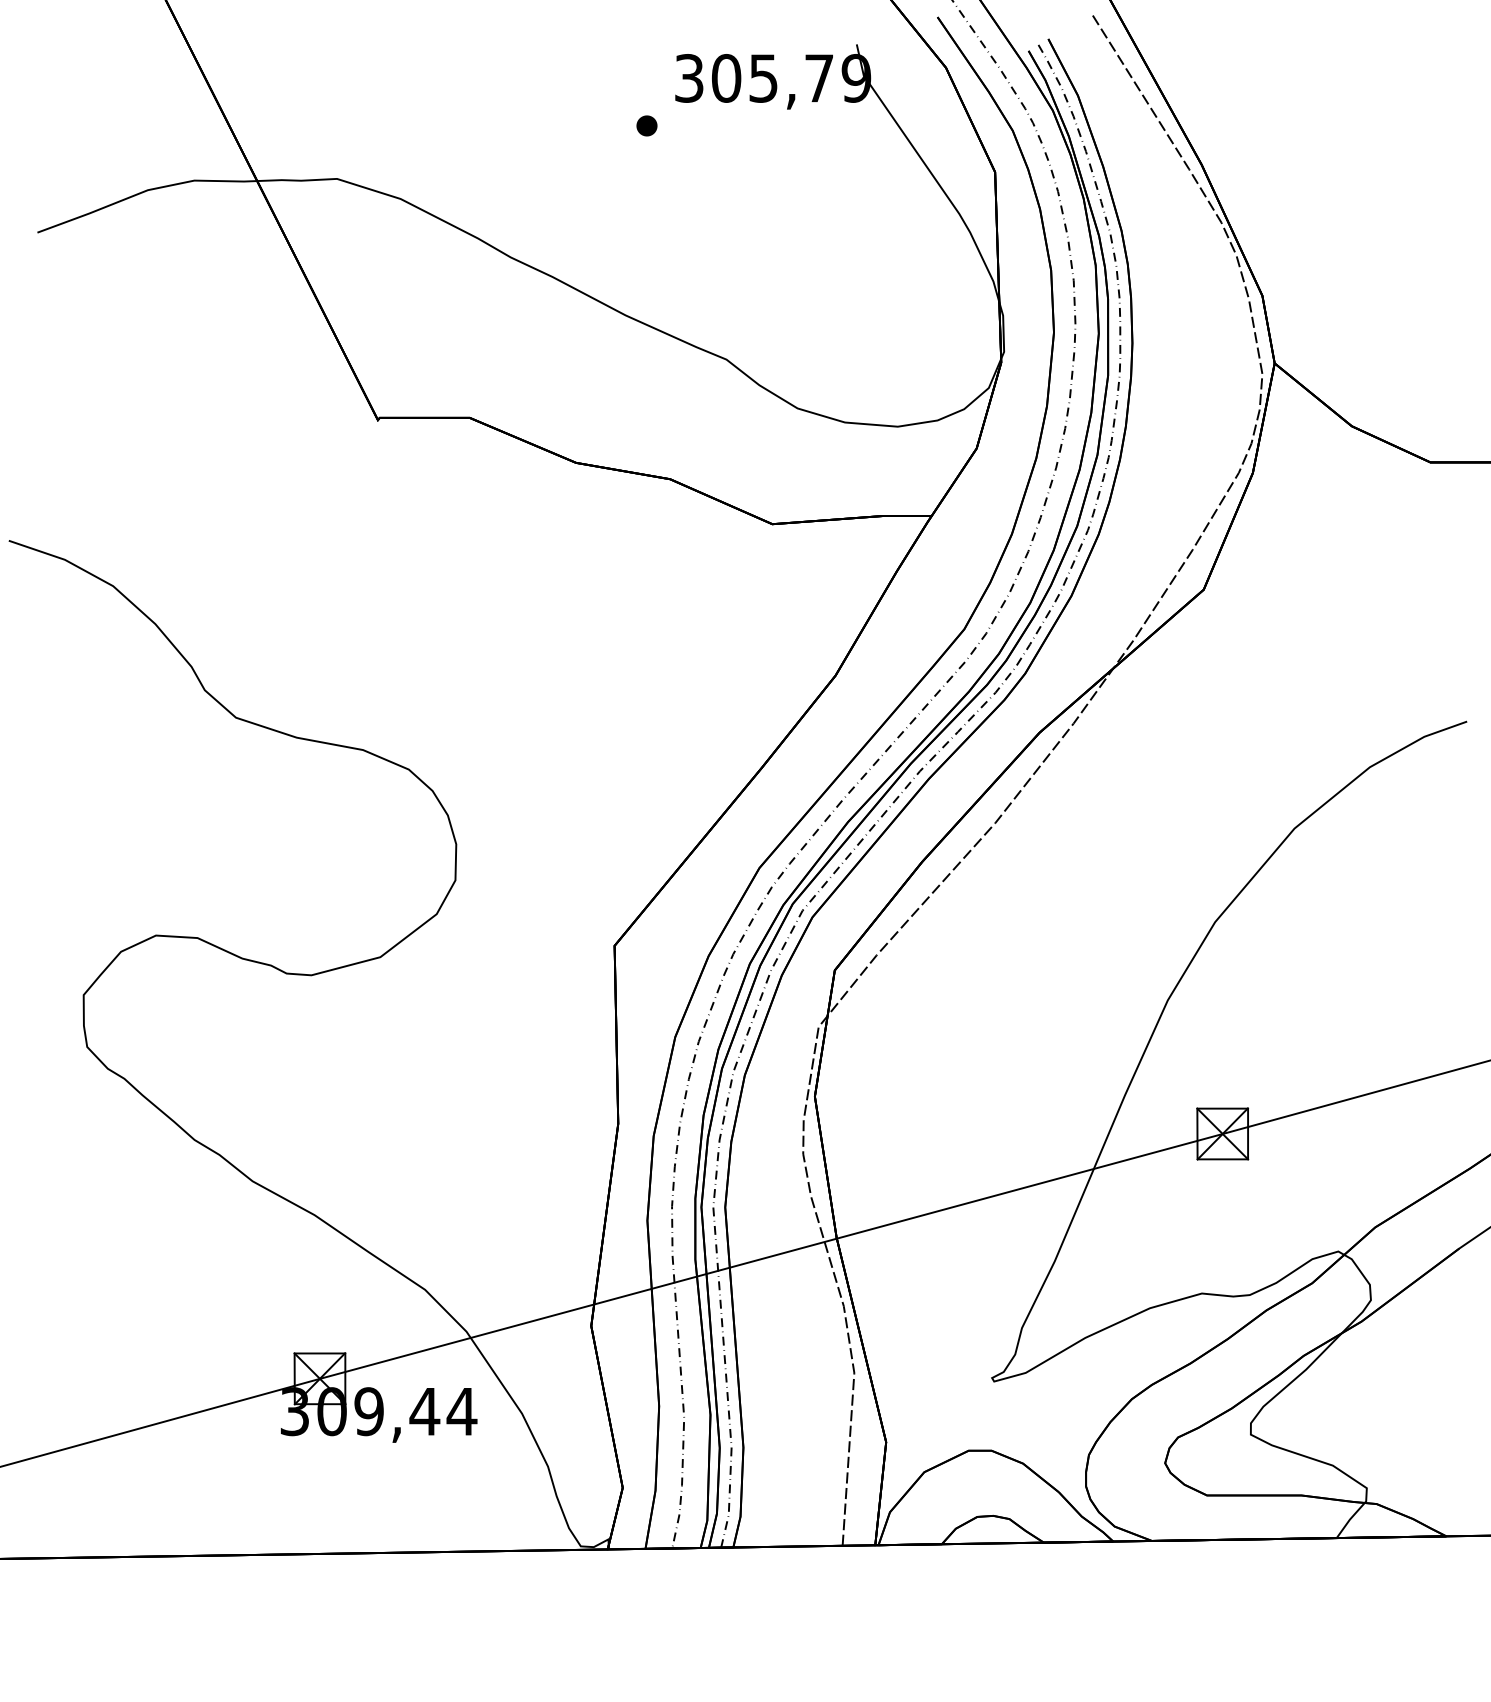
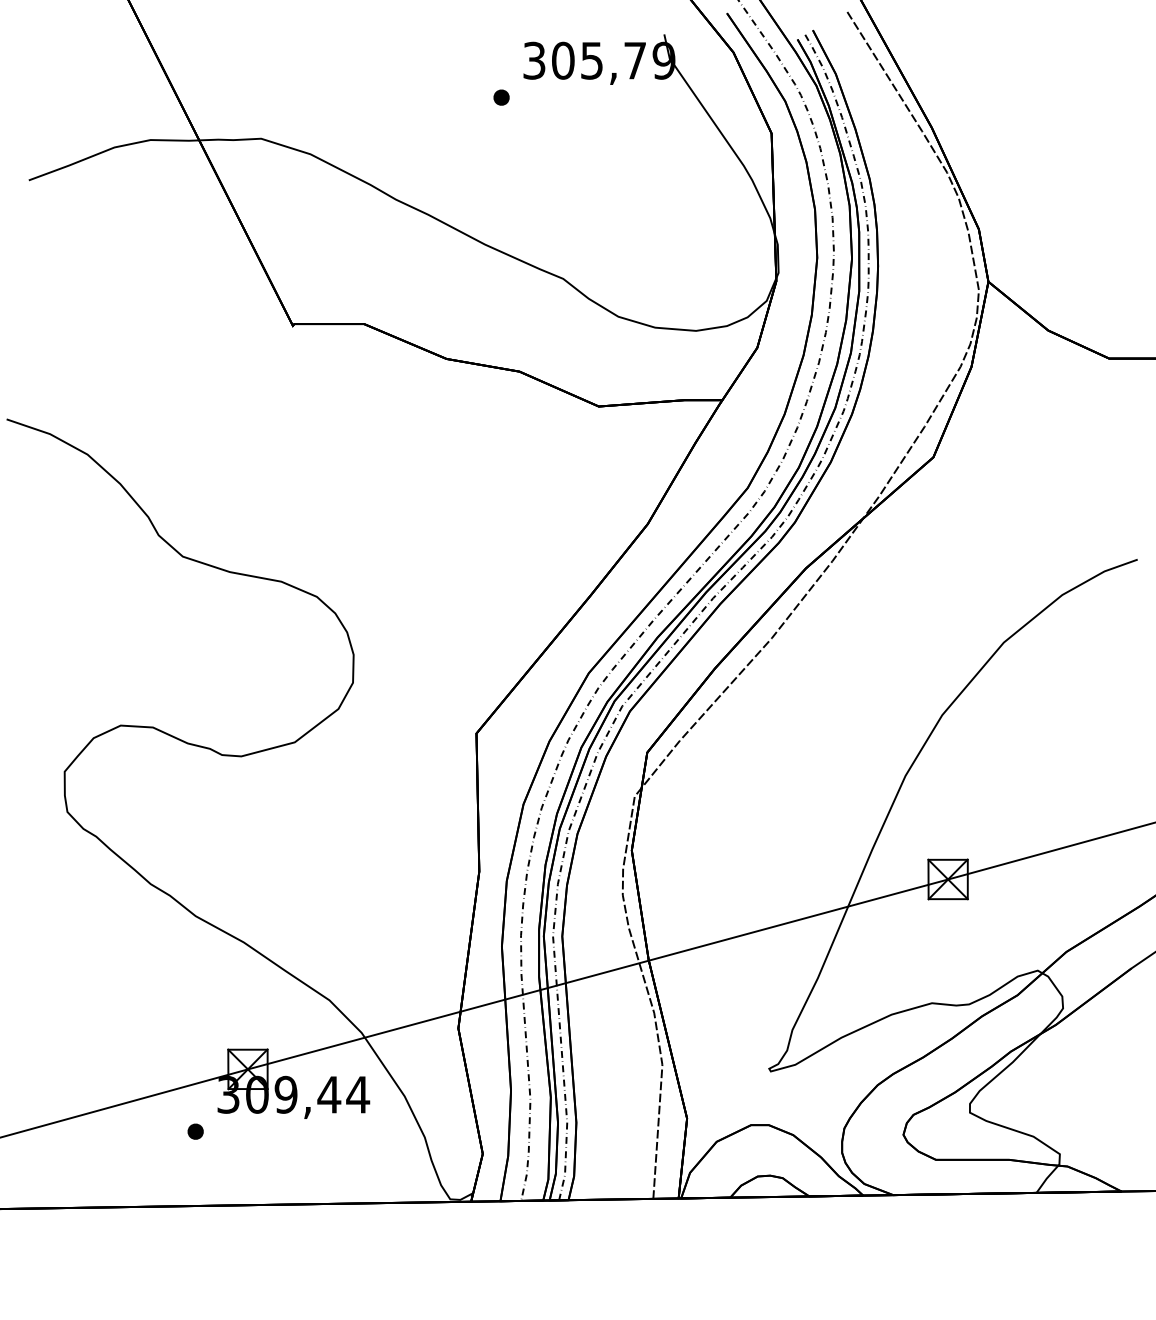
part: (252, 1458) -> (195, 1131), added

